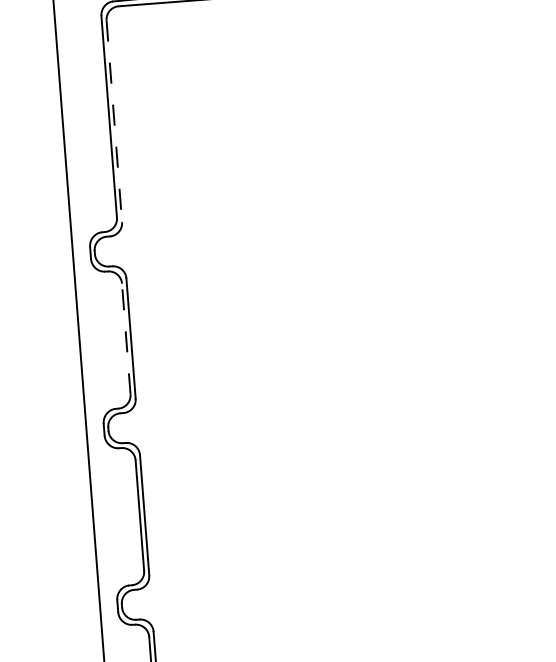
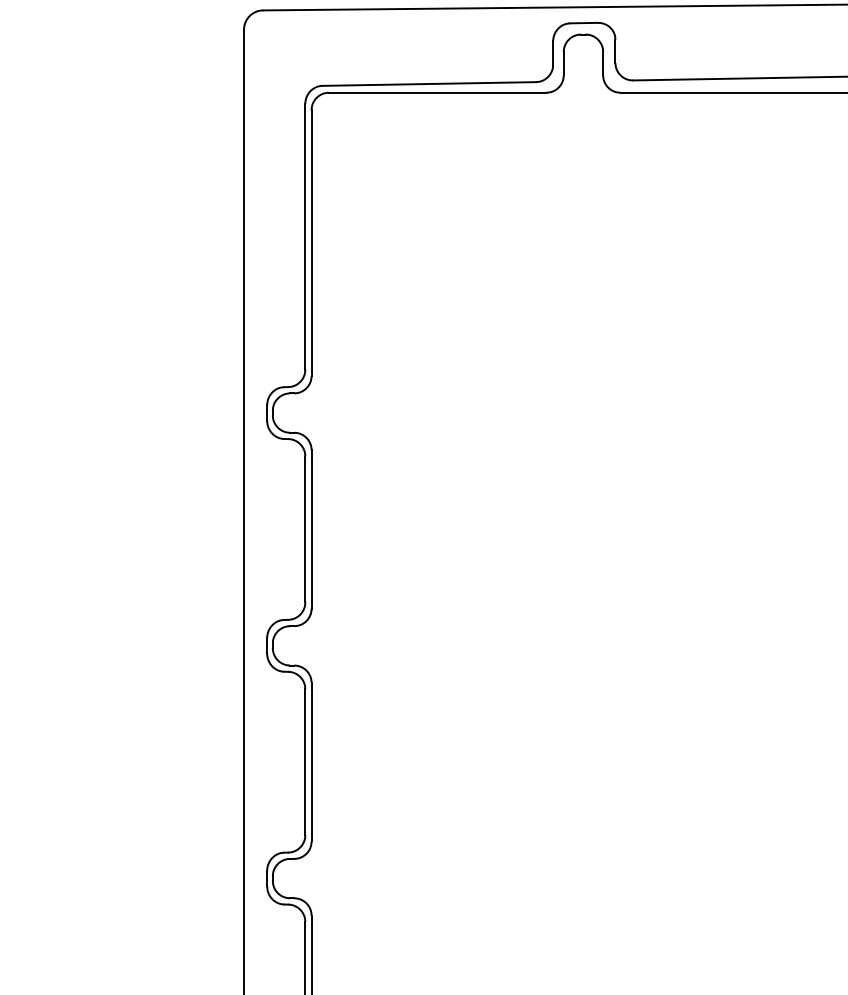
line: (114, 121) -> (311, 243), dashed -> solid
line: (126, 339) -> (305, 529), dashed -> solid

